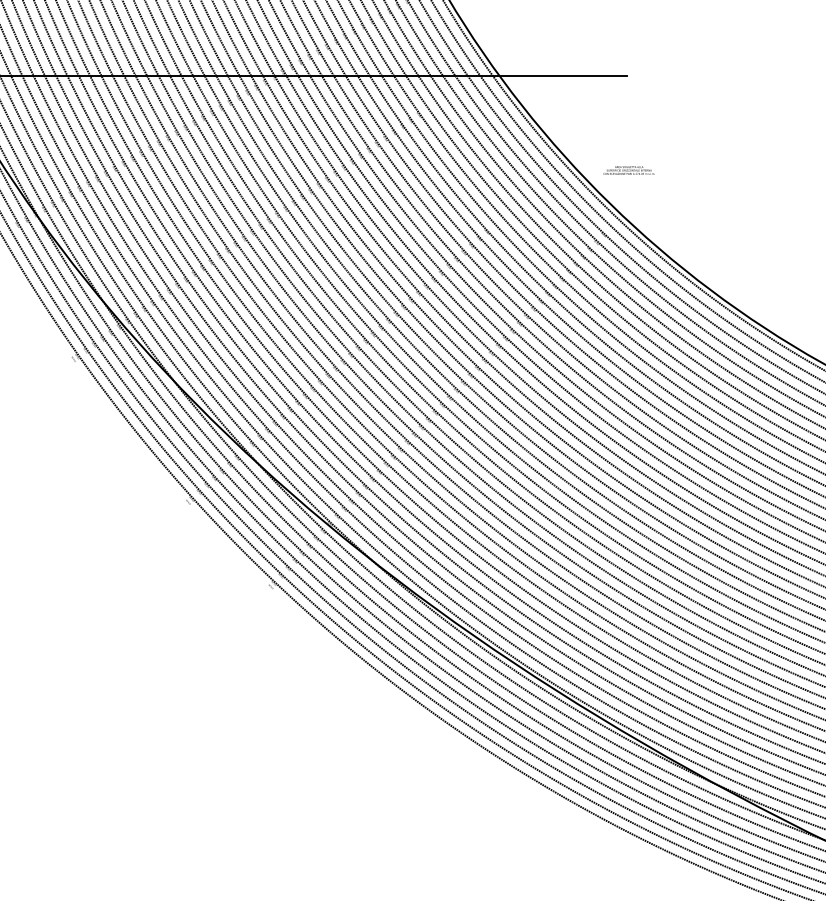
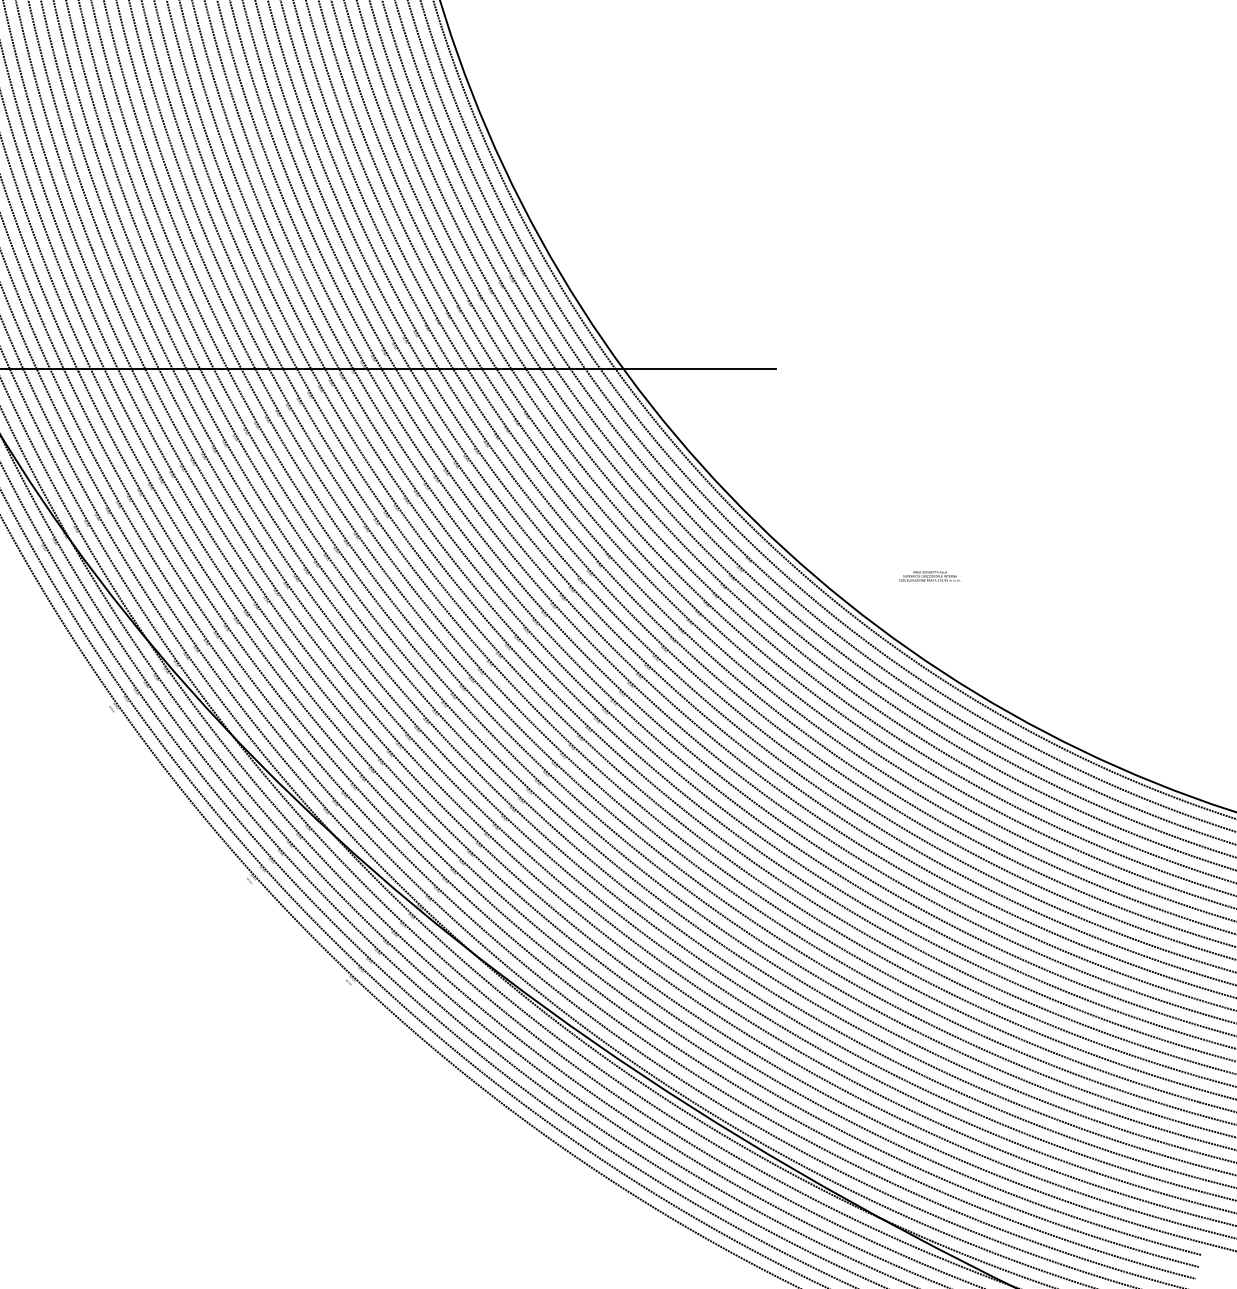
text: (628, 170) -> (929, 576), moved

